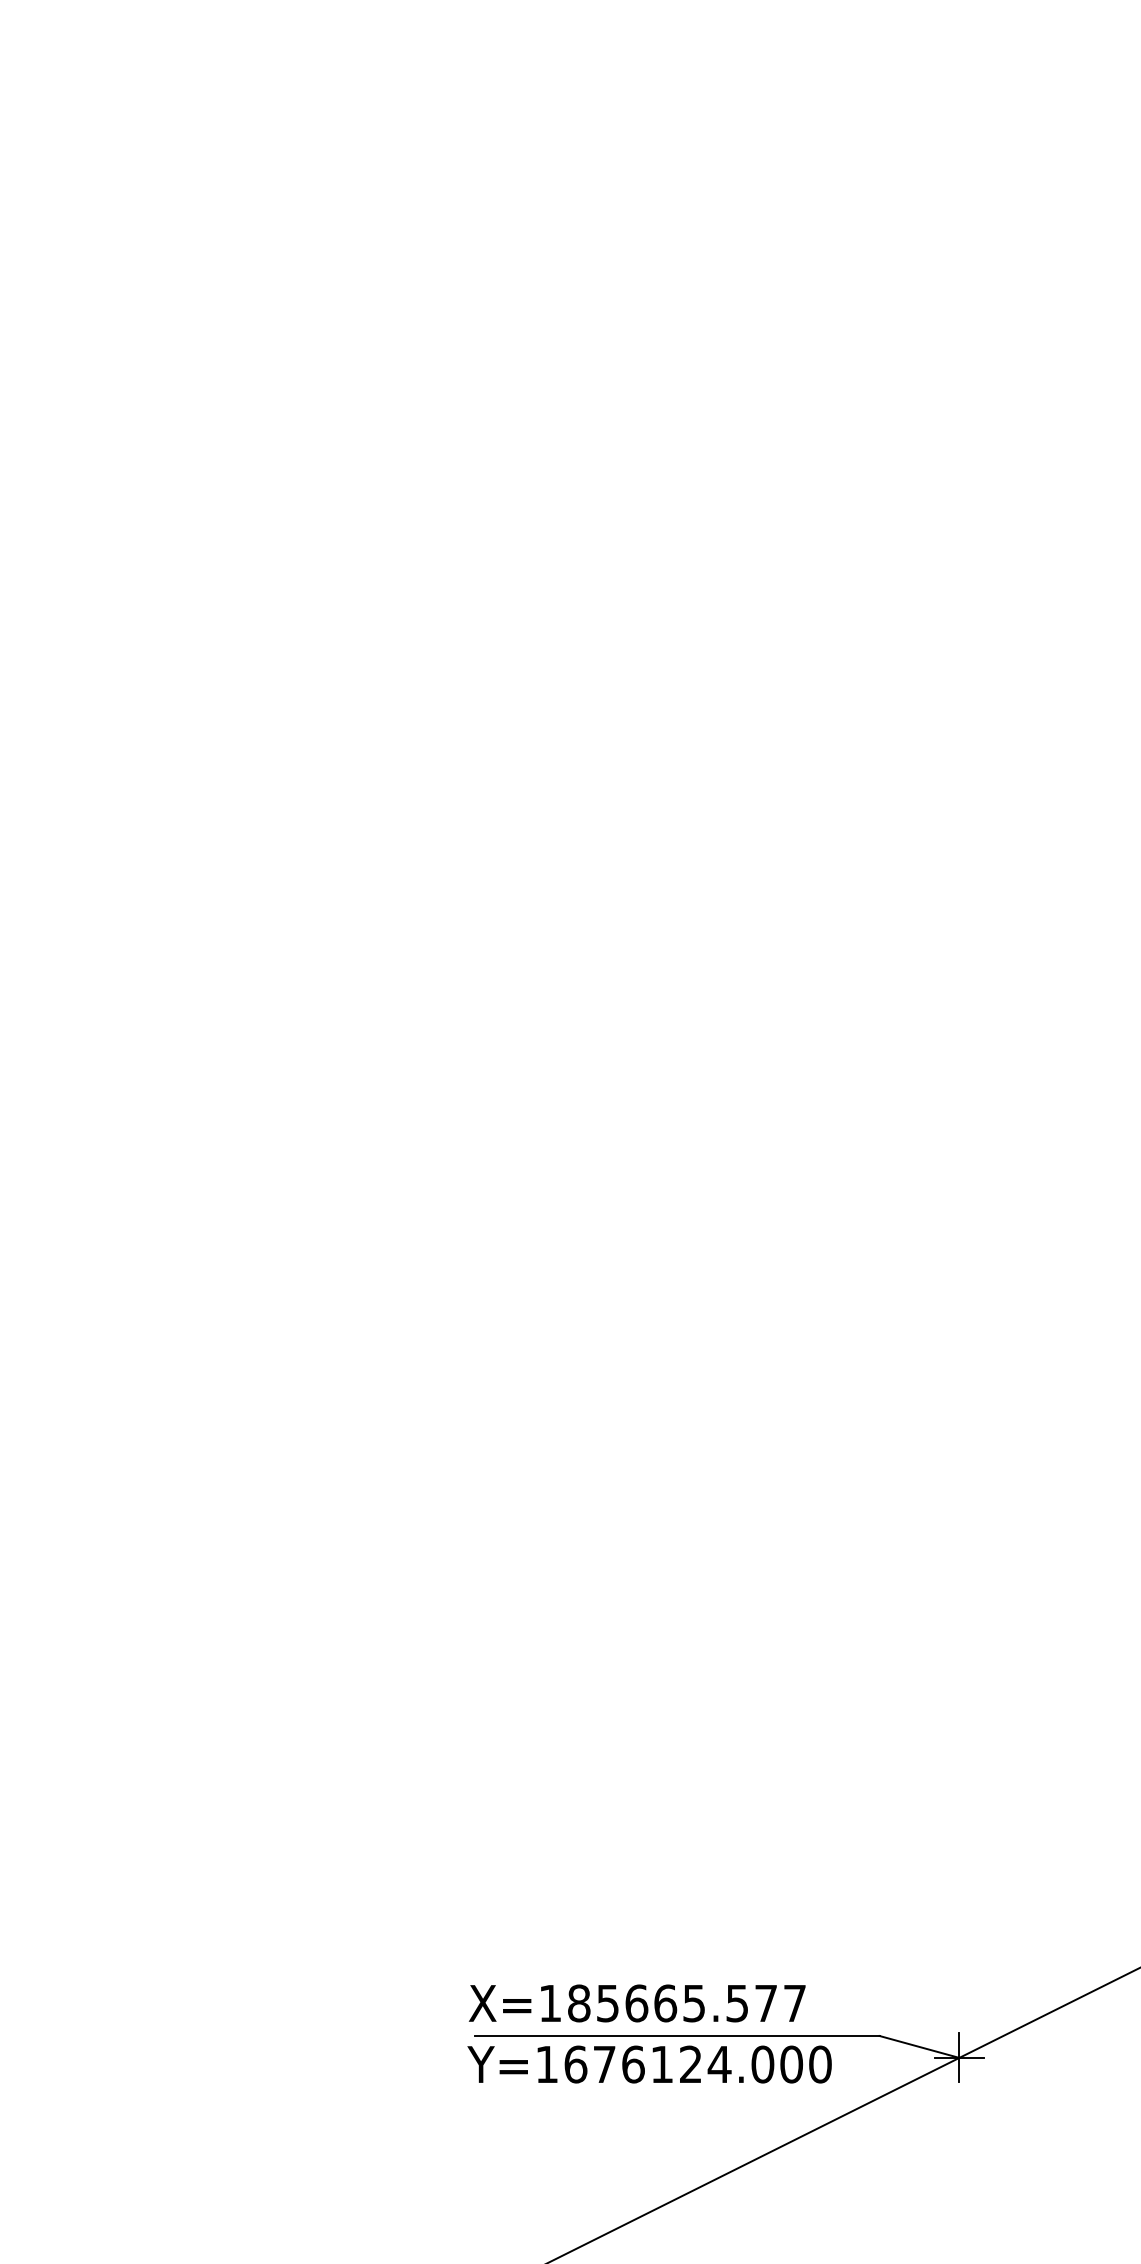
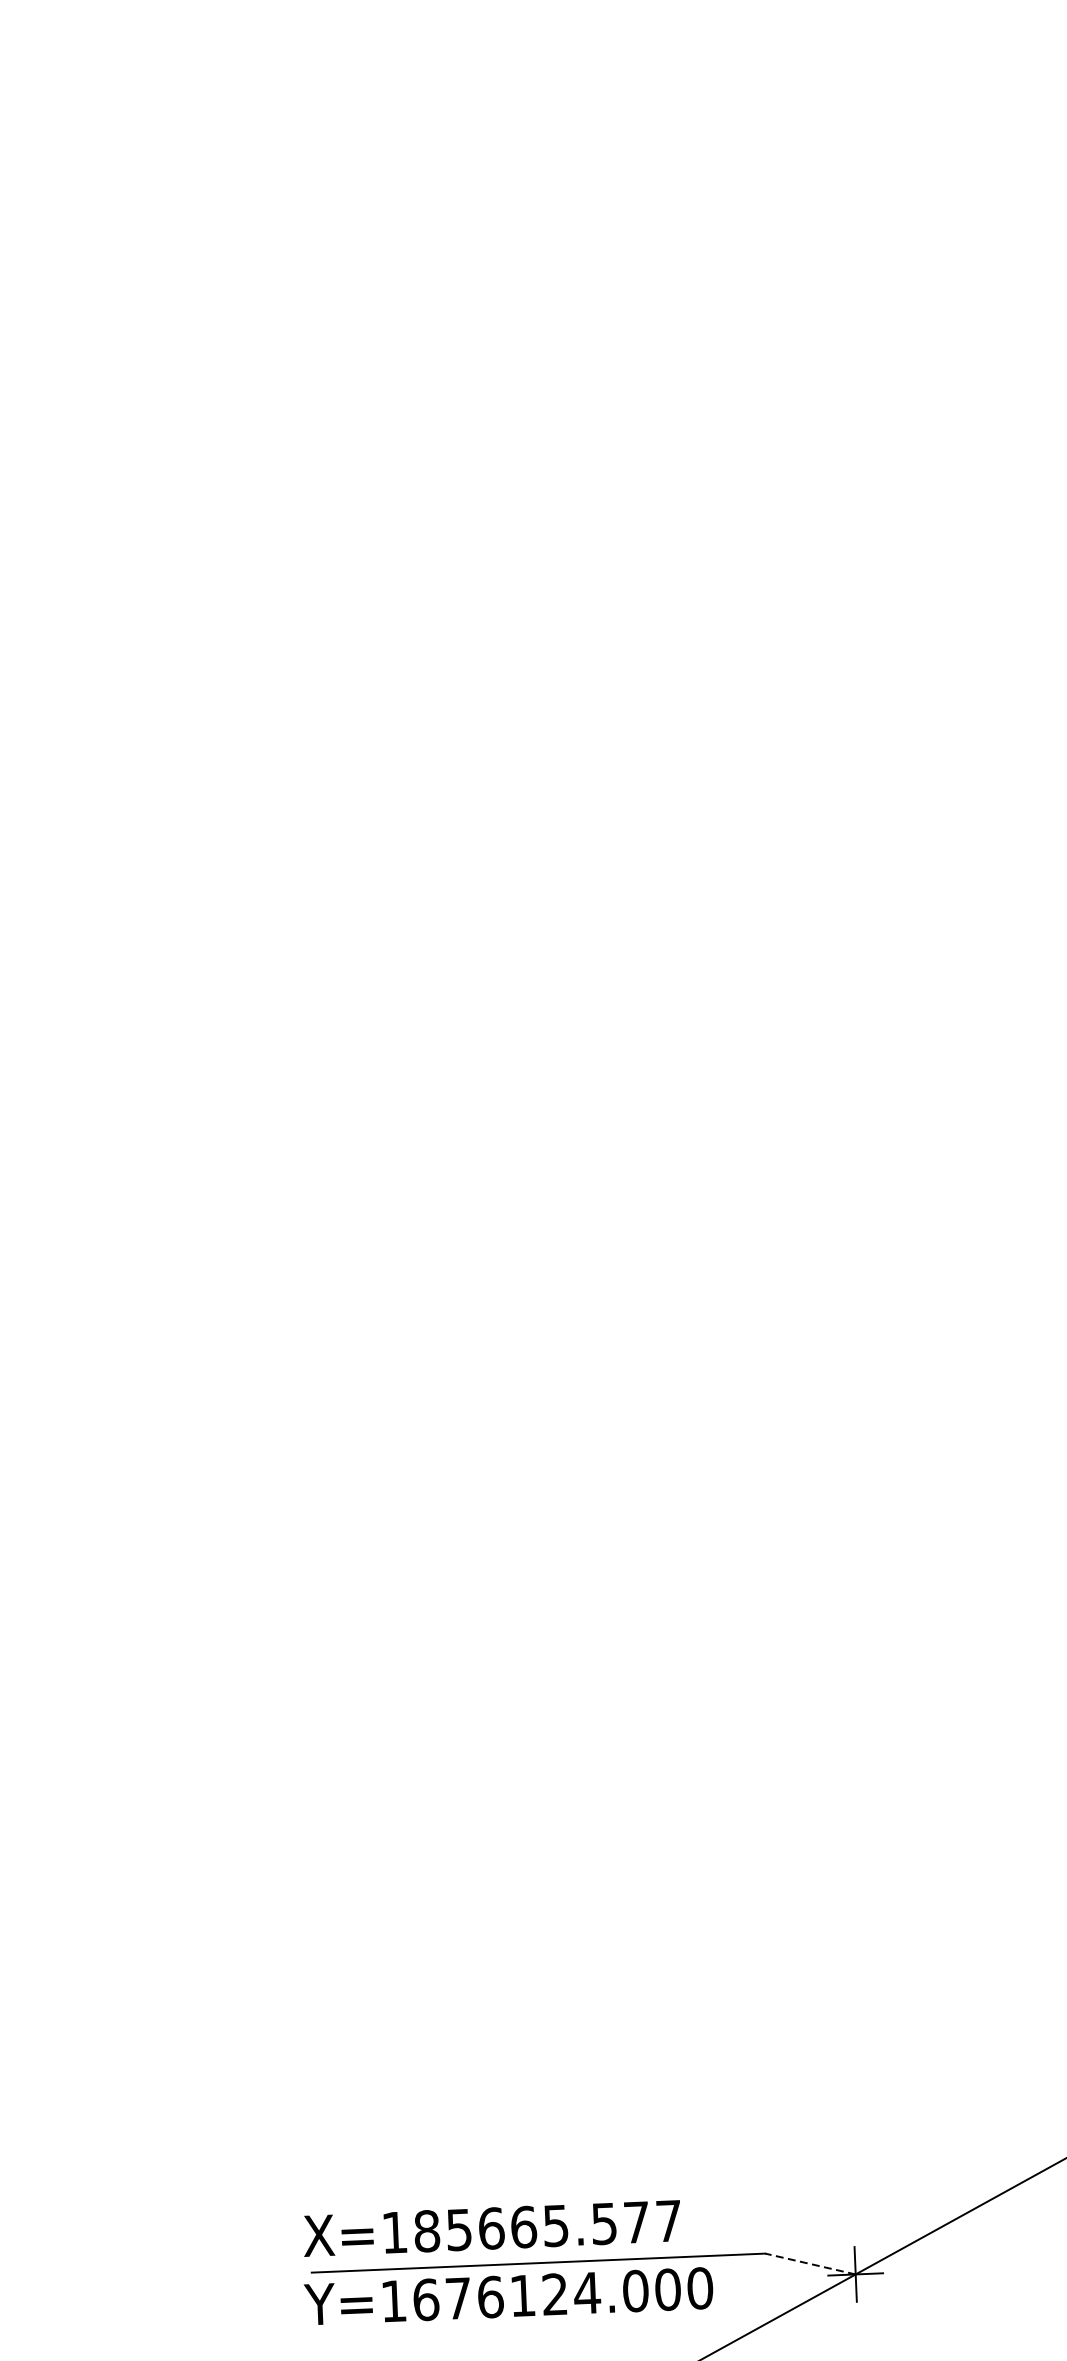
line: (919, 2046) -> (810, 2263), solid -> dashed

